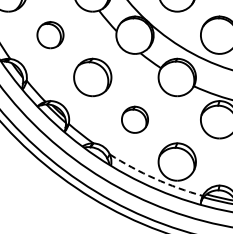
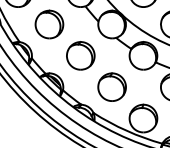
part: (50, 34) -> (49, 23), size x1.43
part: (134, 119) -> (111, 87), size x1.43
arc: (154, 178) -> (126, 130), dashed -> solid

